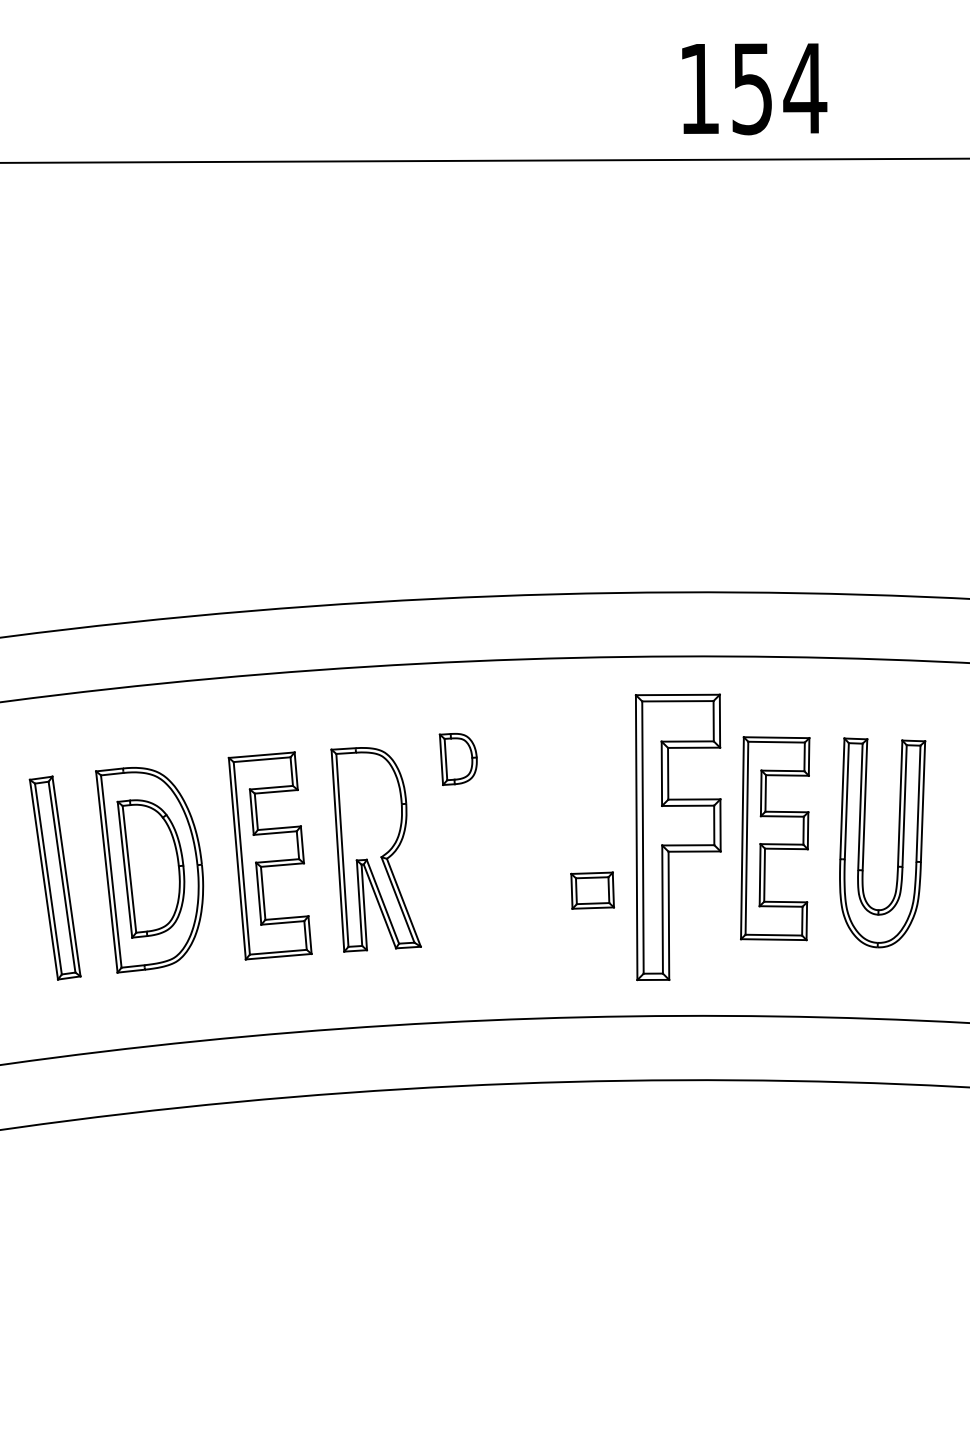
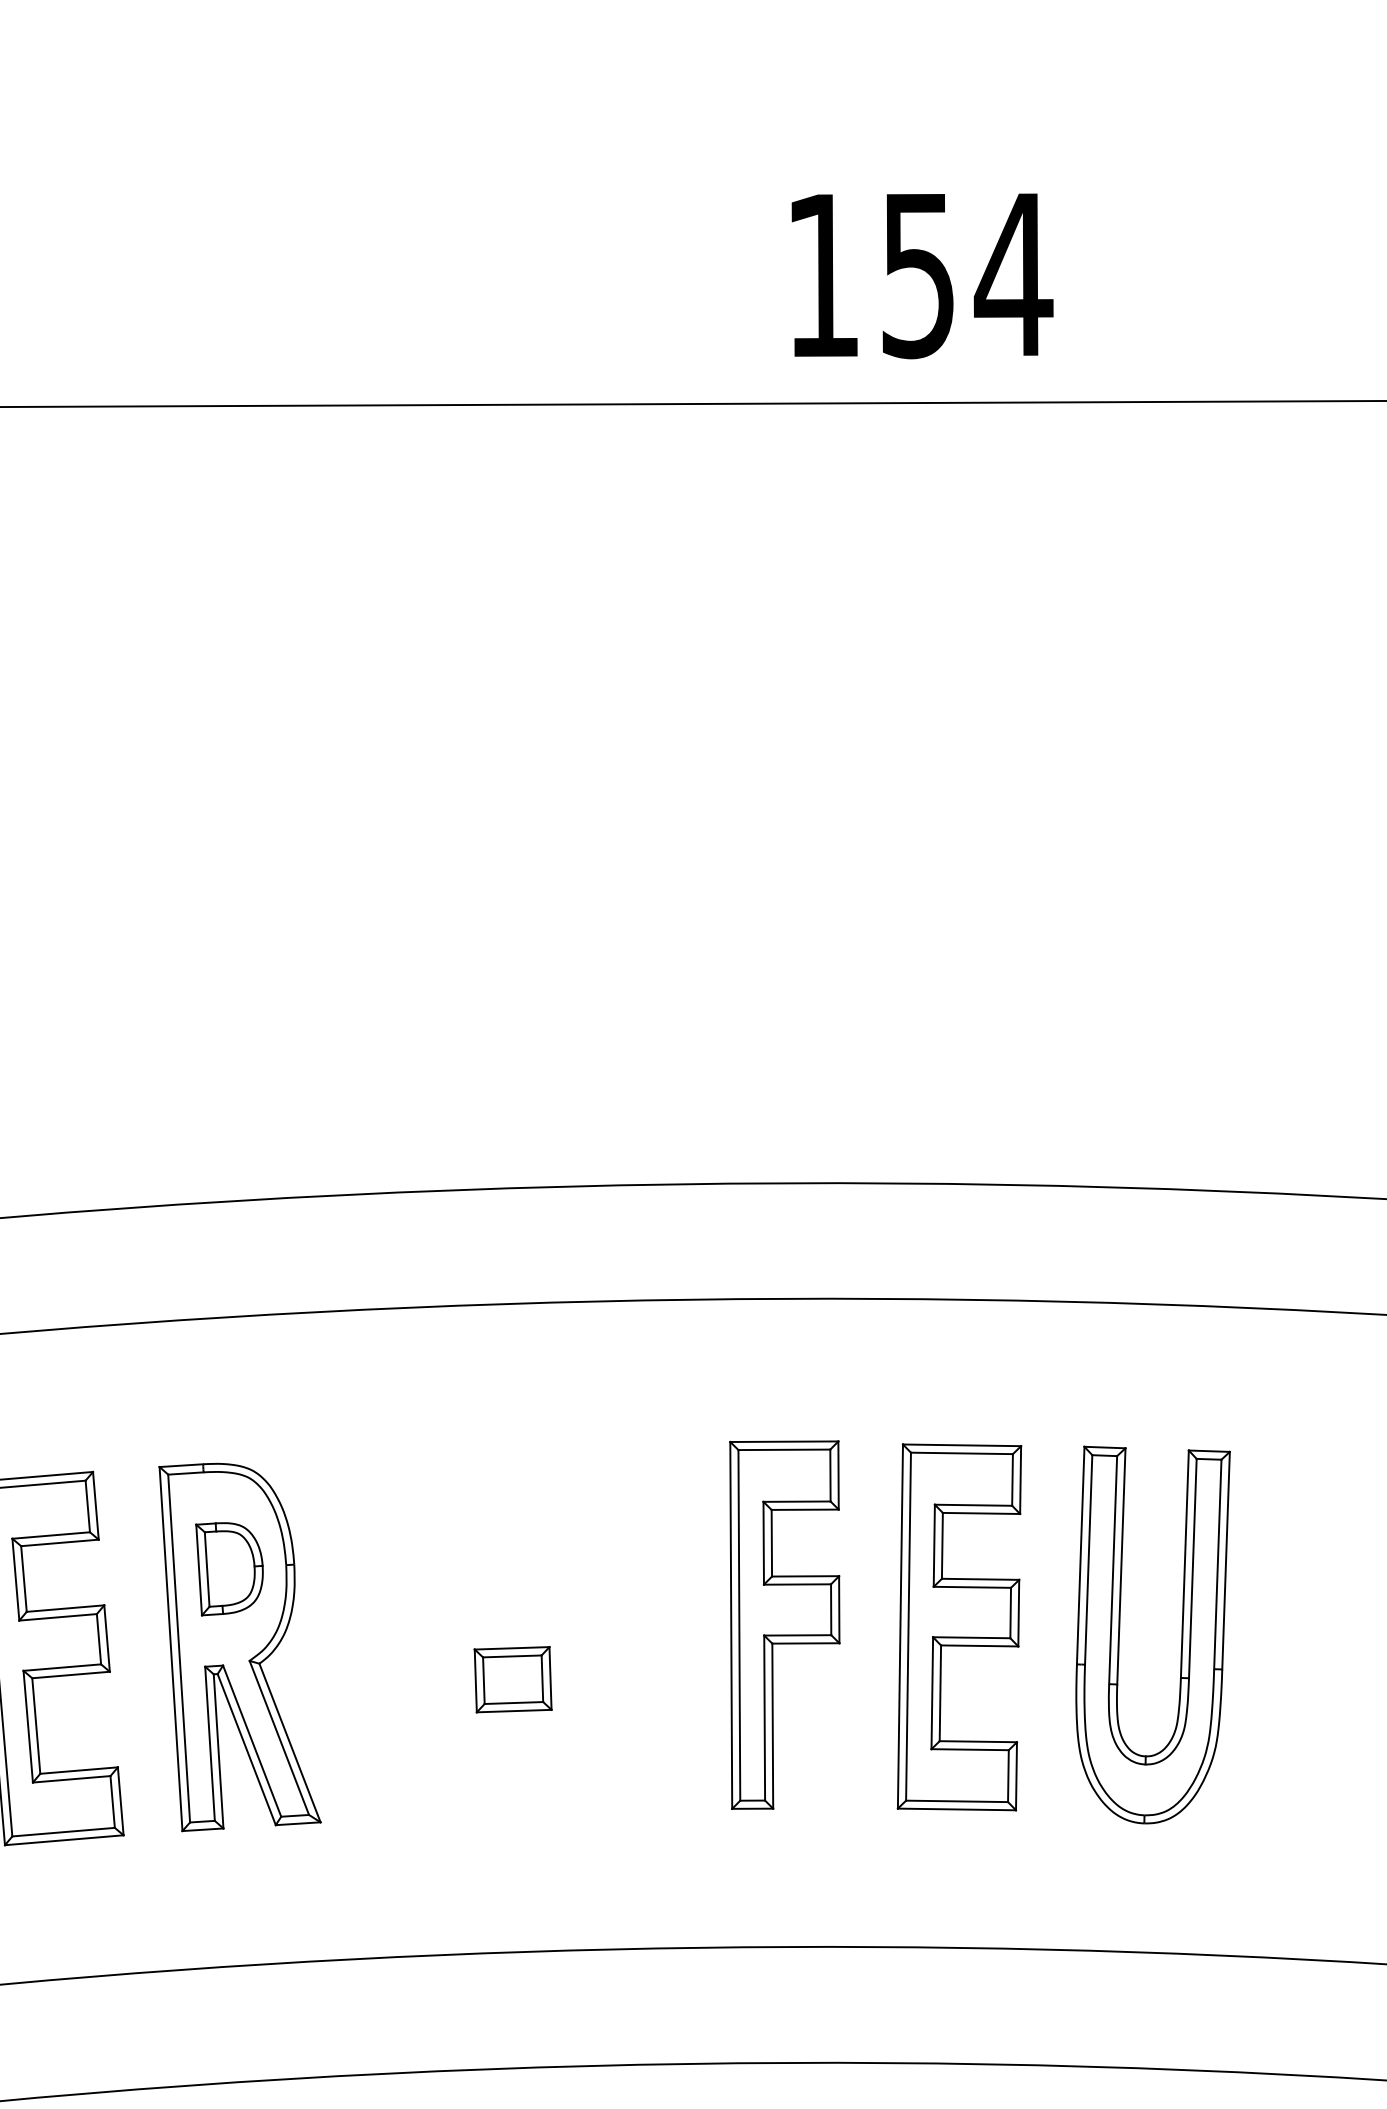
part: (457, 759) -> (227, 1569), moved
part: (678, 837) -> (785, 1625), size x0.71
part: (592, 890) -> (512, 1679), moved

